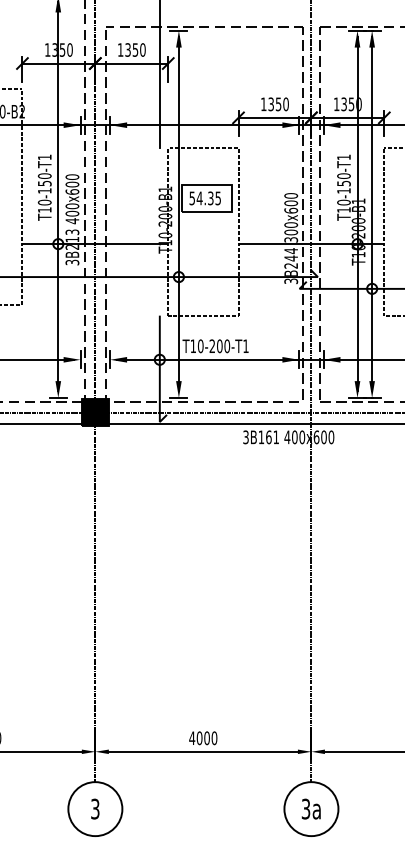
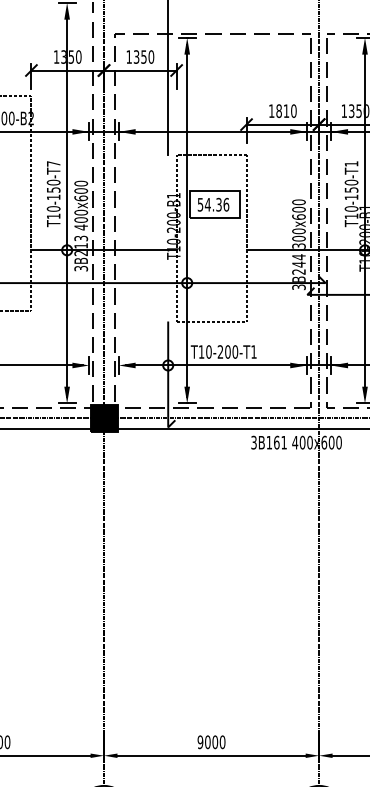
text: (274, 104) -> (282, 111), 1350 -> 1810
text: (44, 157) -> (53, 164), T10-150-T1 -> T10-150-T7
text: (218, 198) -> (226, 204), 54.35 -> 54.36
text: (192, 738) -> (200, 742), 4000 -> 9000

